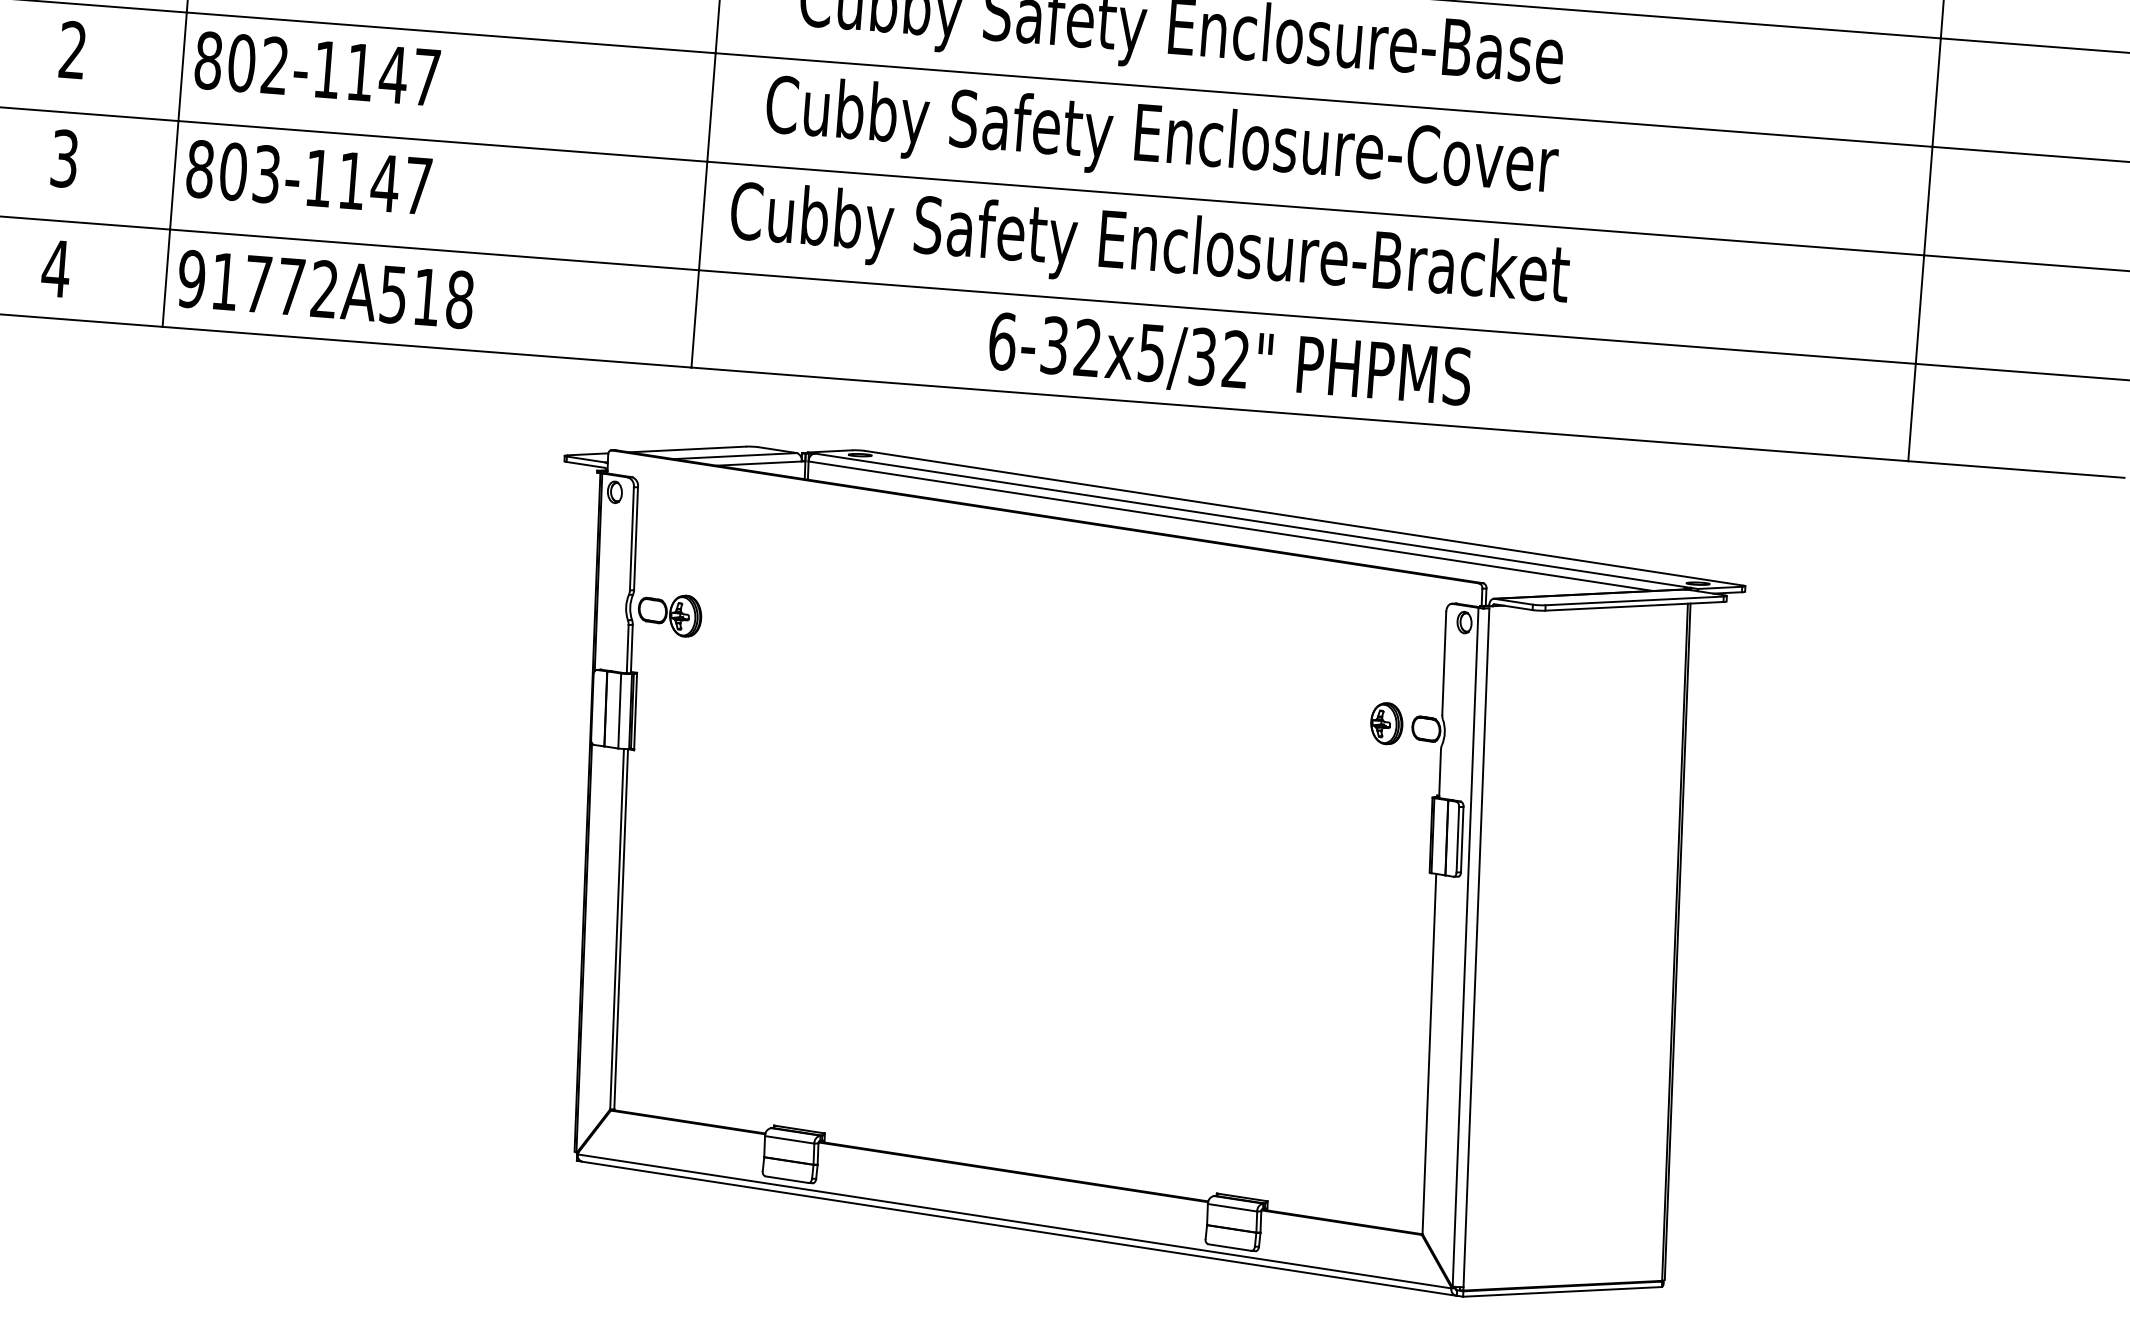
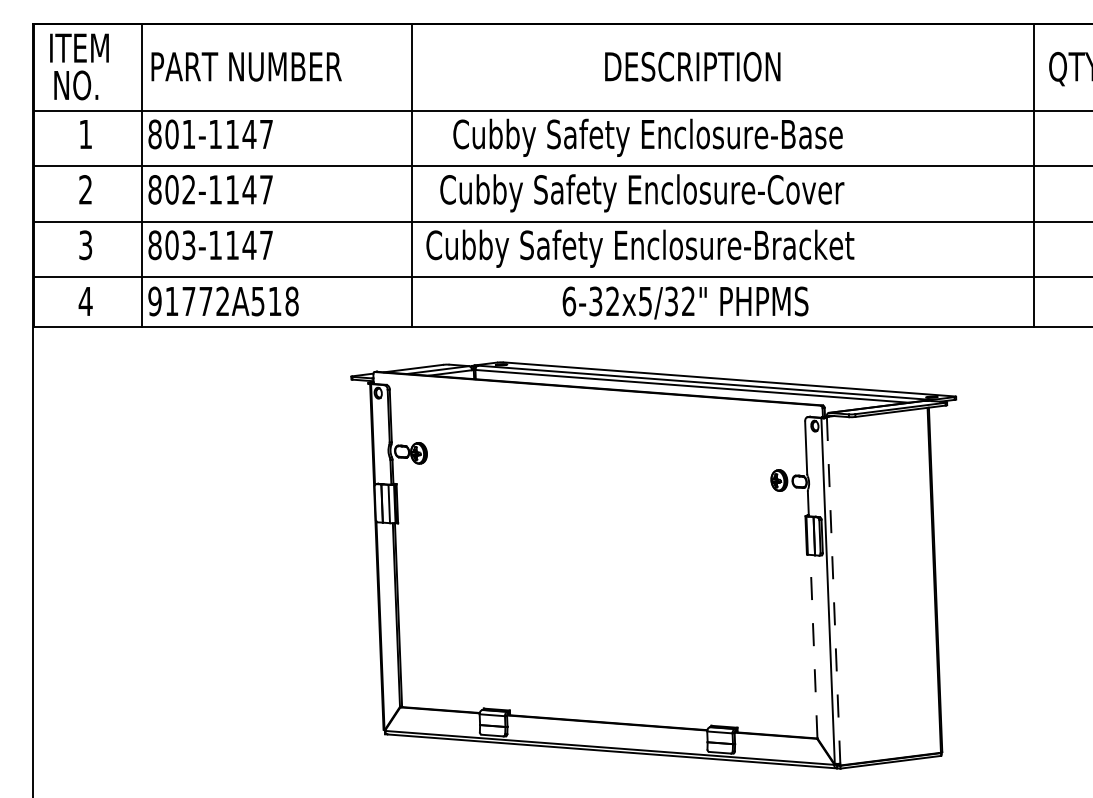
line: (1476, 949) -> (833, 591), solid -> dashed
line: (1428, 1053) -> (813, 646), solid -> dashed

